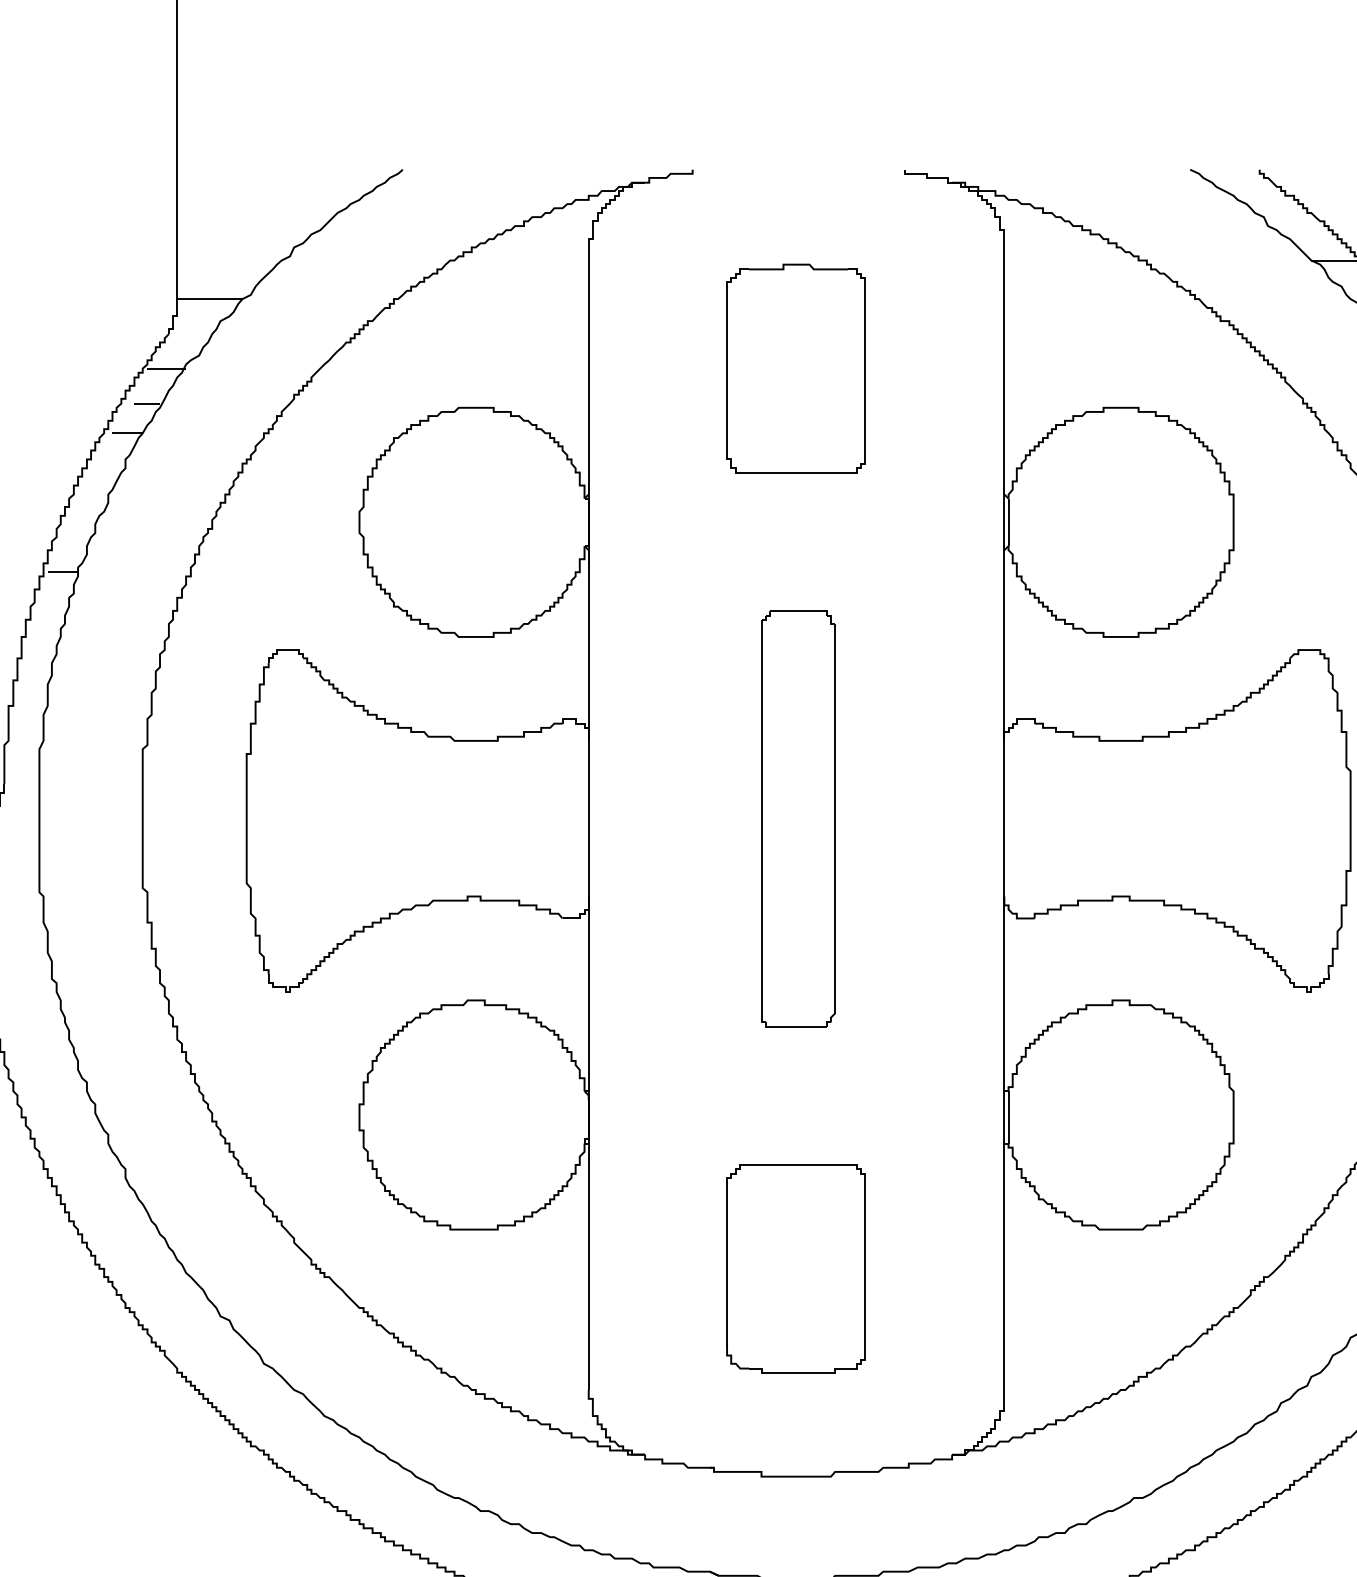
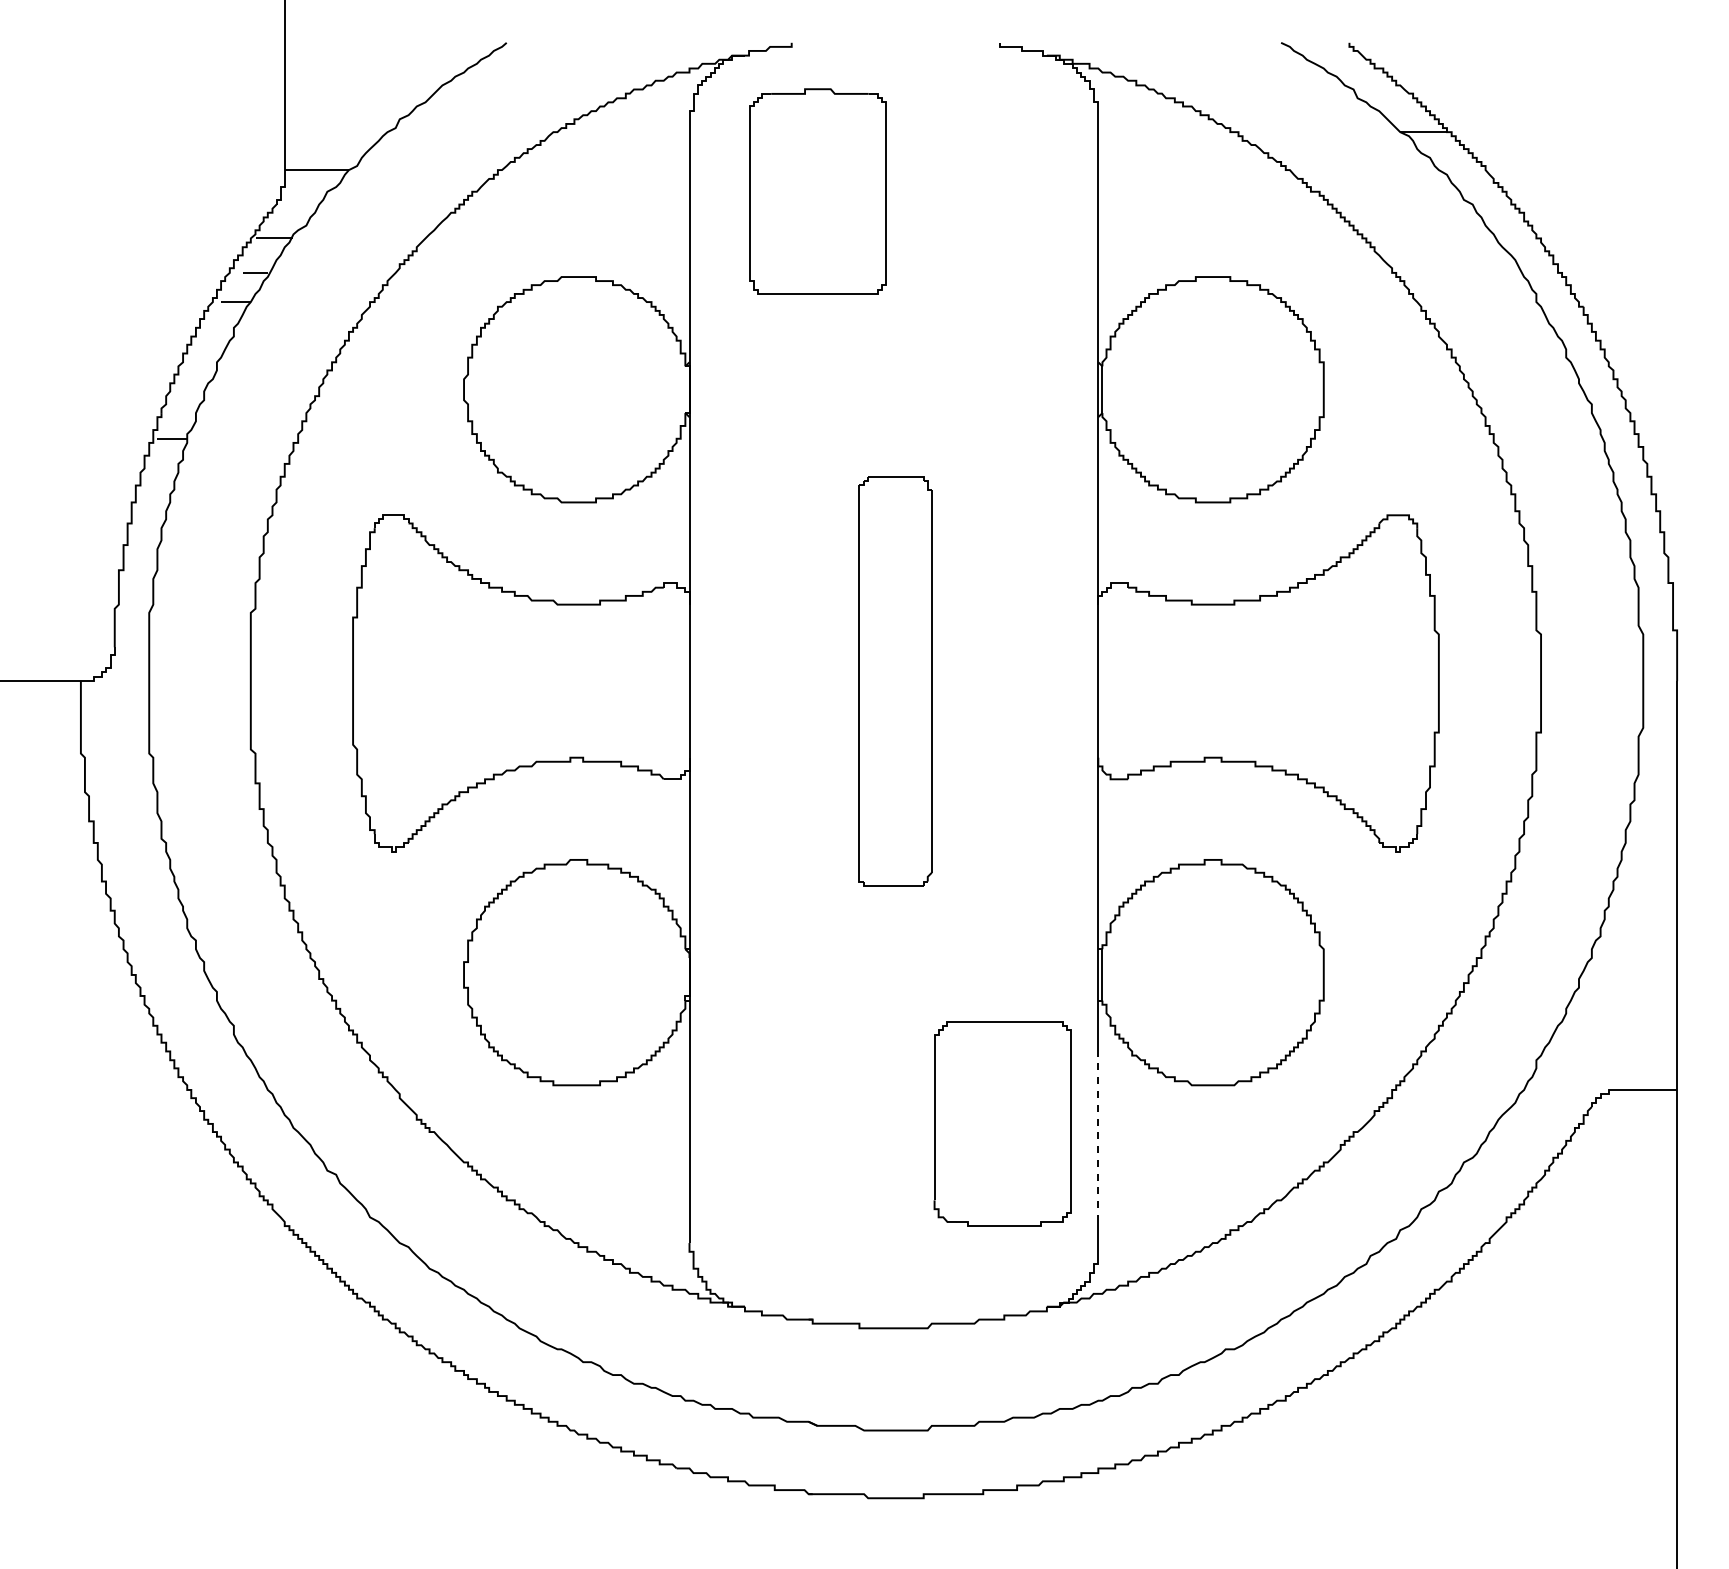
part: (796, 368) -> (817, 191), moved
part: (796, 1268) -> (1002, 1123), moved
line: (1004, 1283) -> (1098, 1138), solid -> dashed

